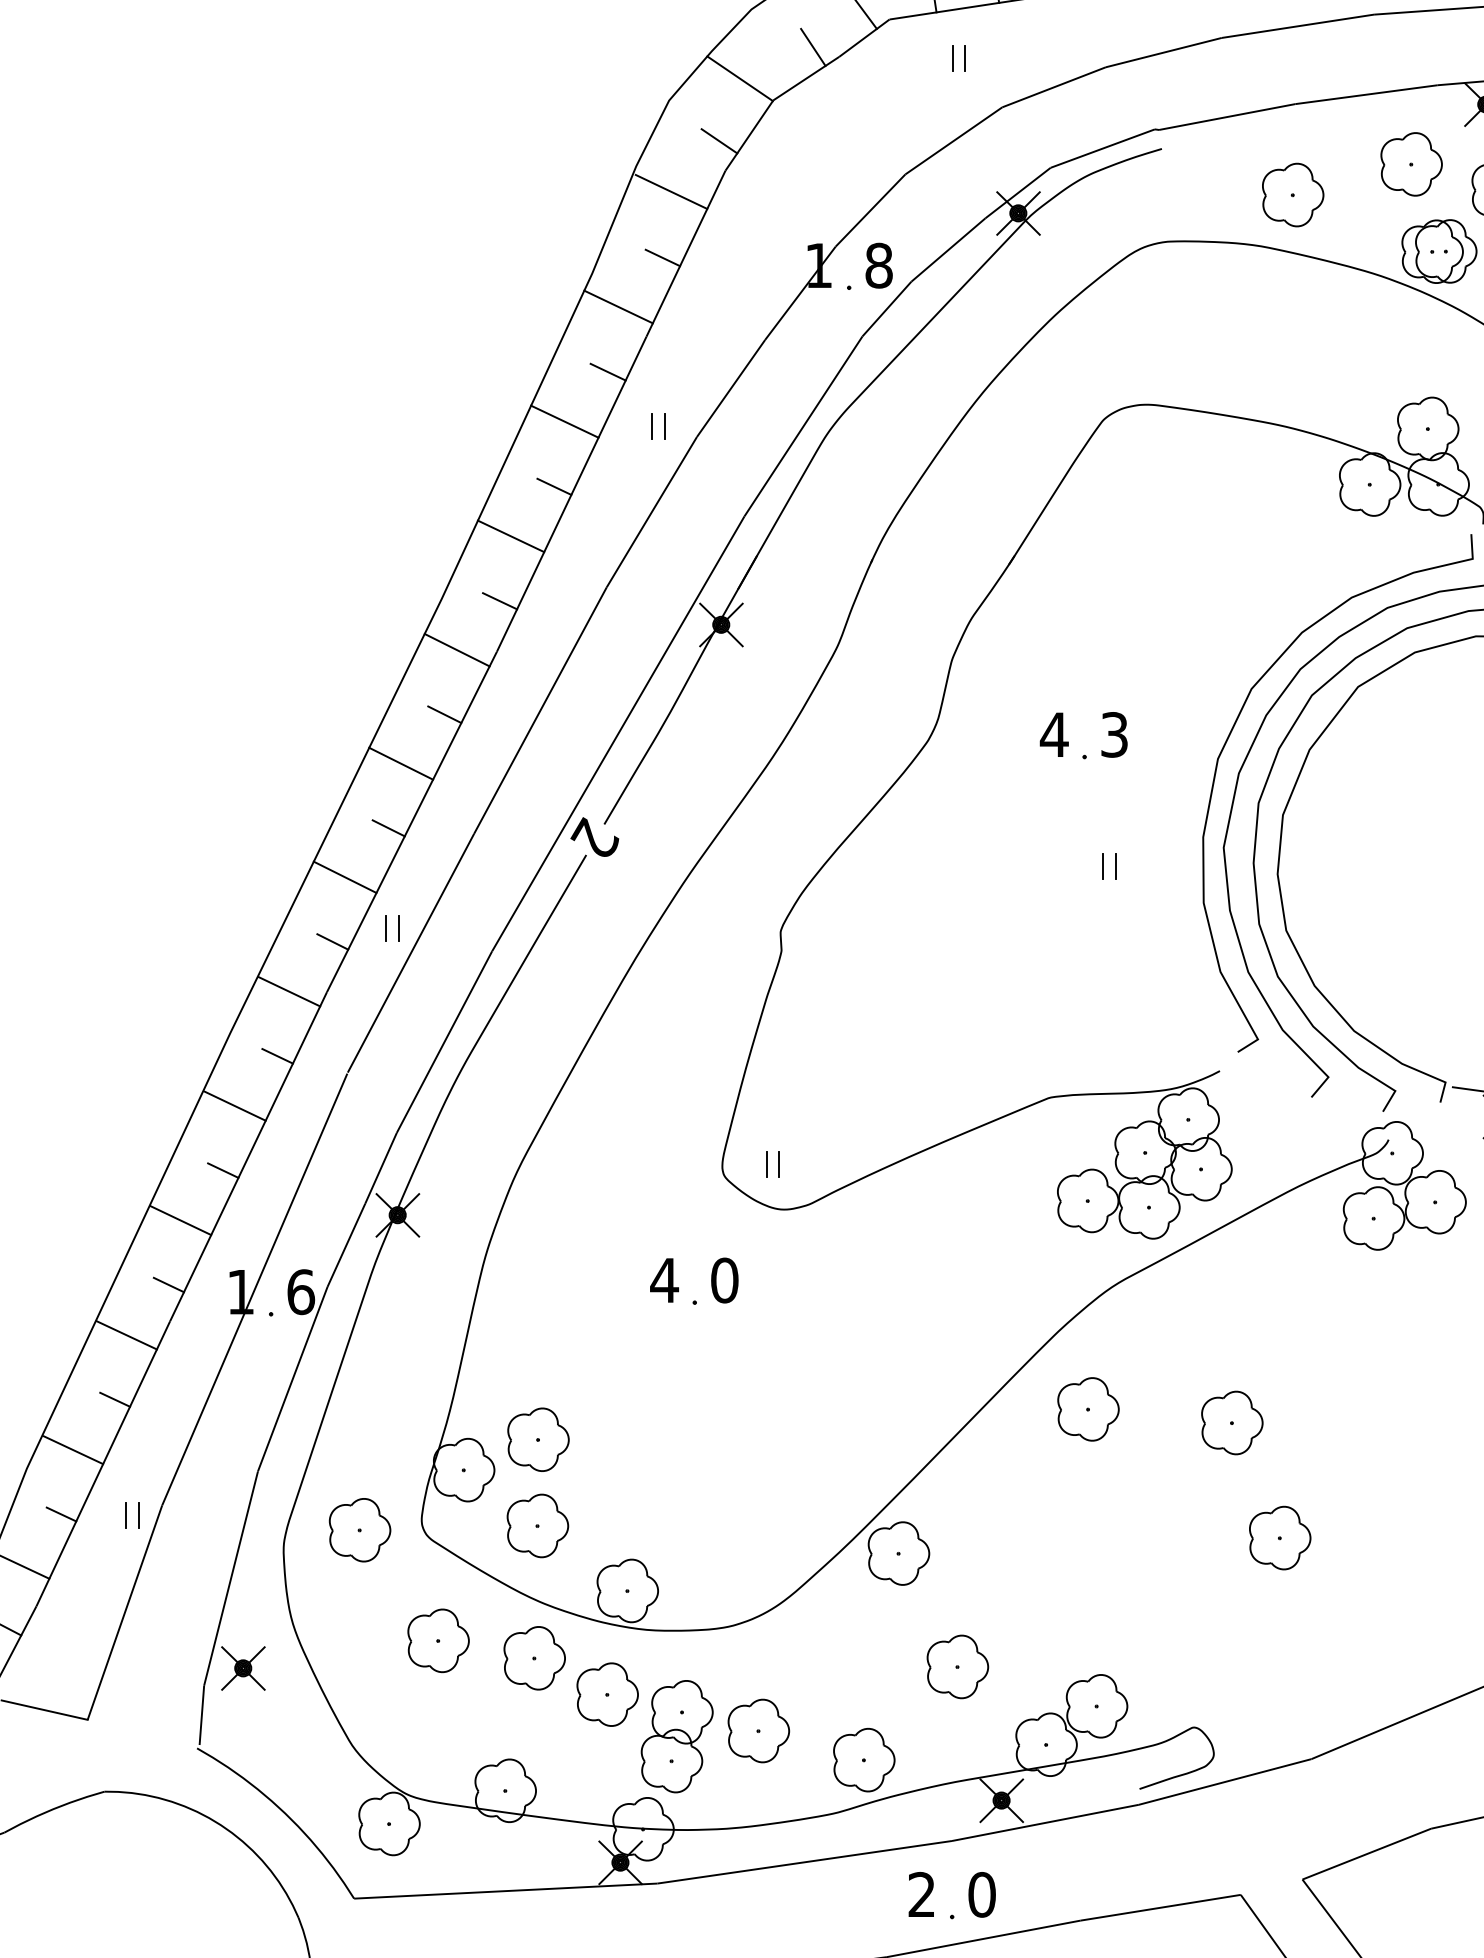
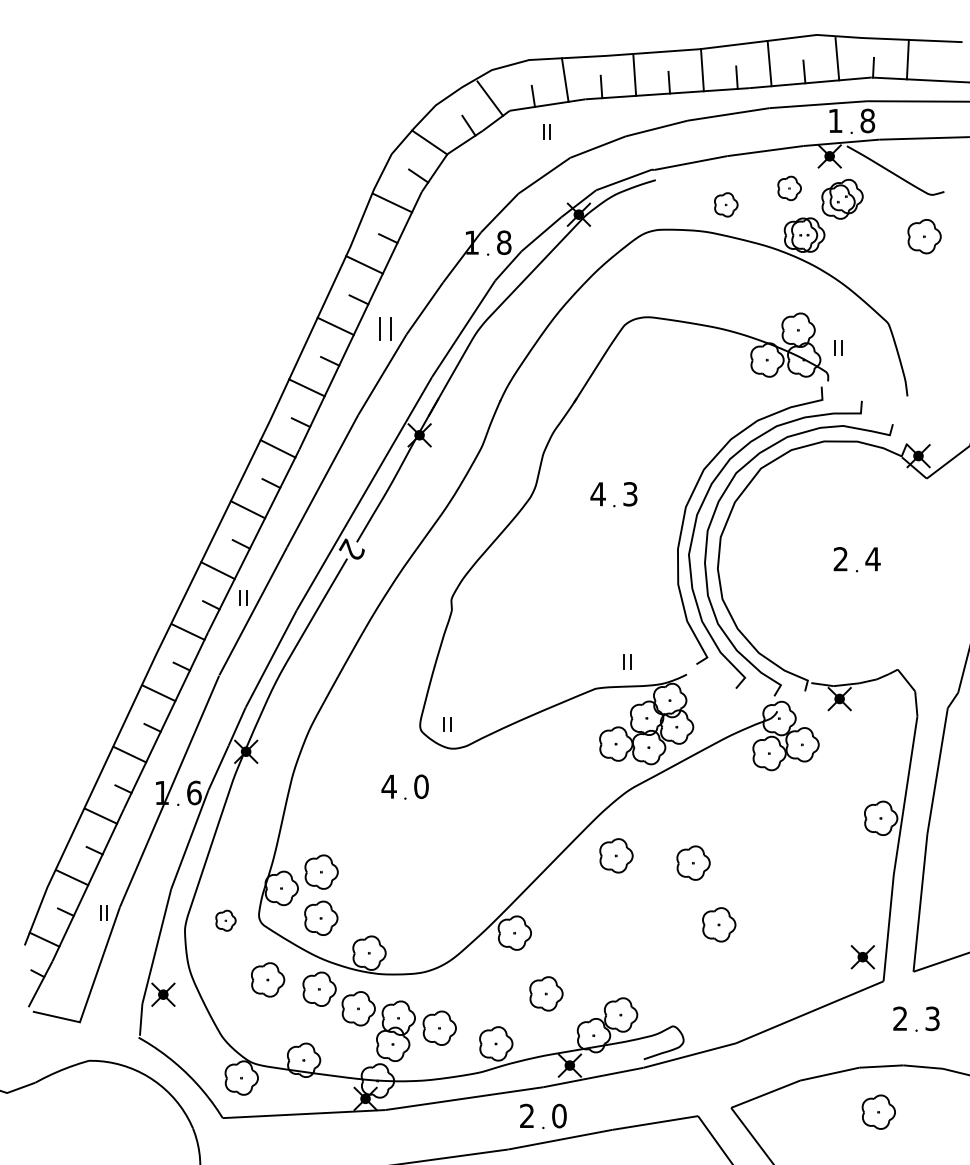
part: (1411, 164) -> (789, 188), size x0.7
part: (1293, 194) -> (726, 204), size x0.7
part: (657, 425) -> (385, 328), size x1.6
part: (1109, 865) -> (627, 661), moved
part: (359, 1529) -> (225, 920), size x0.6

